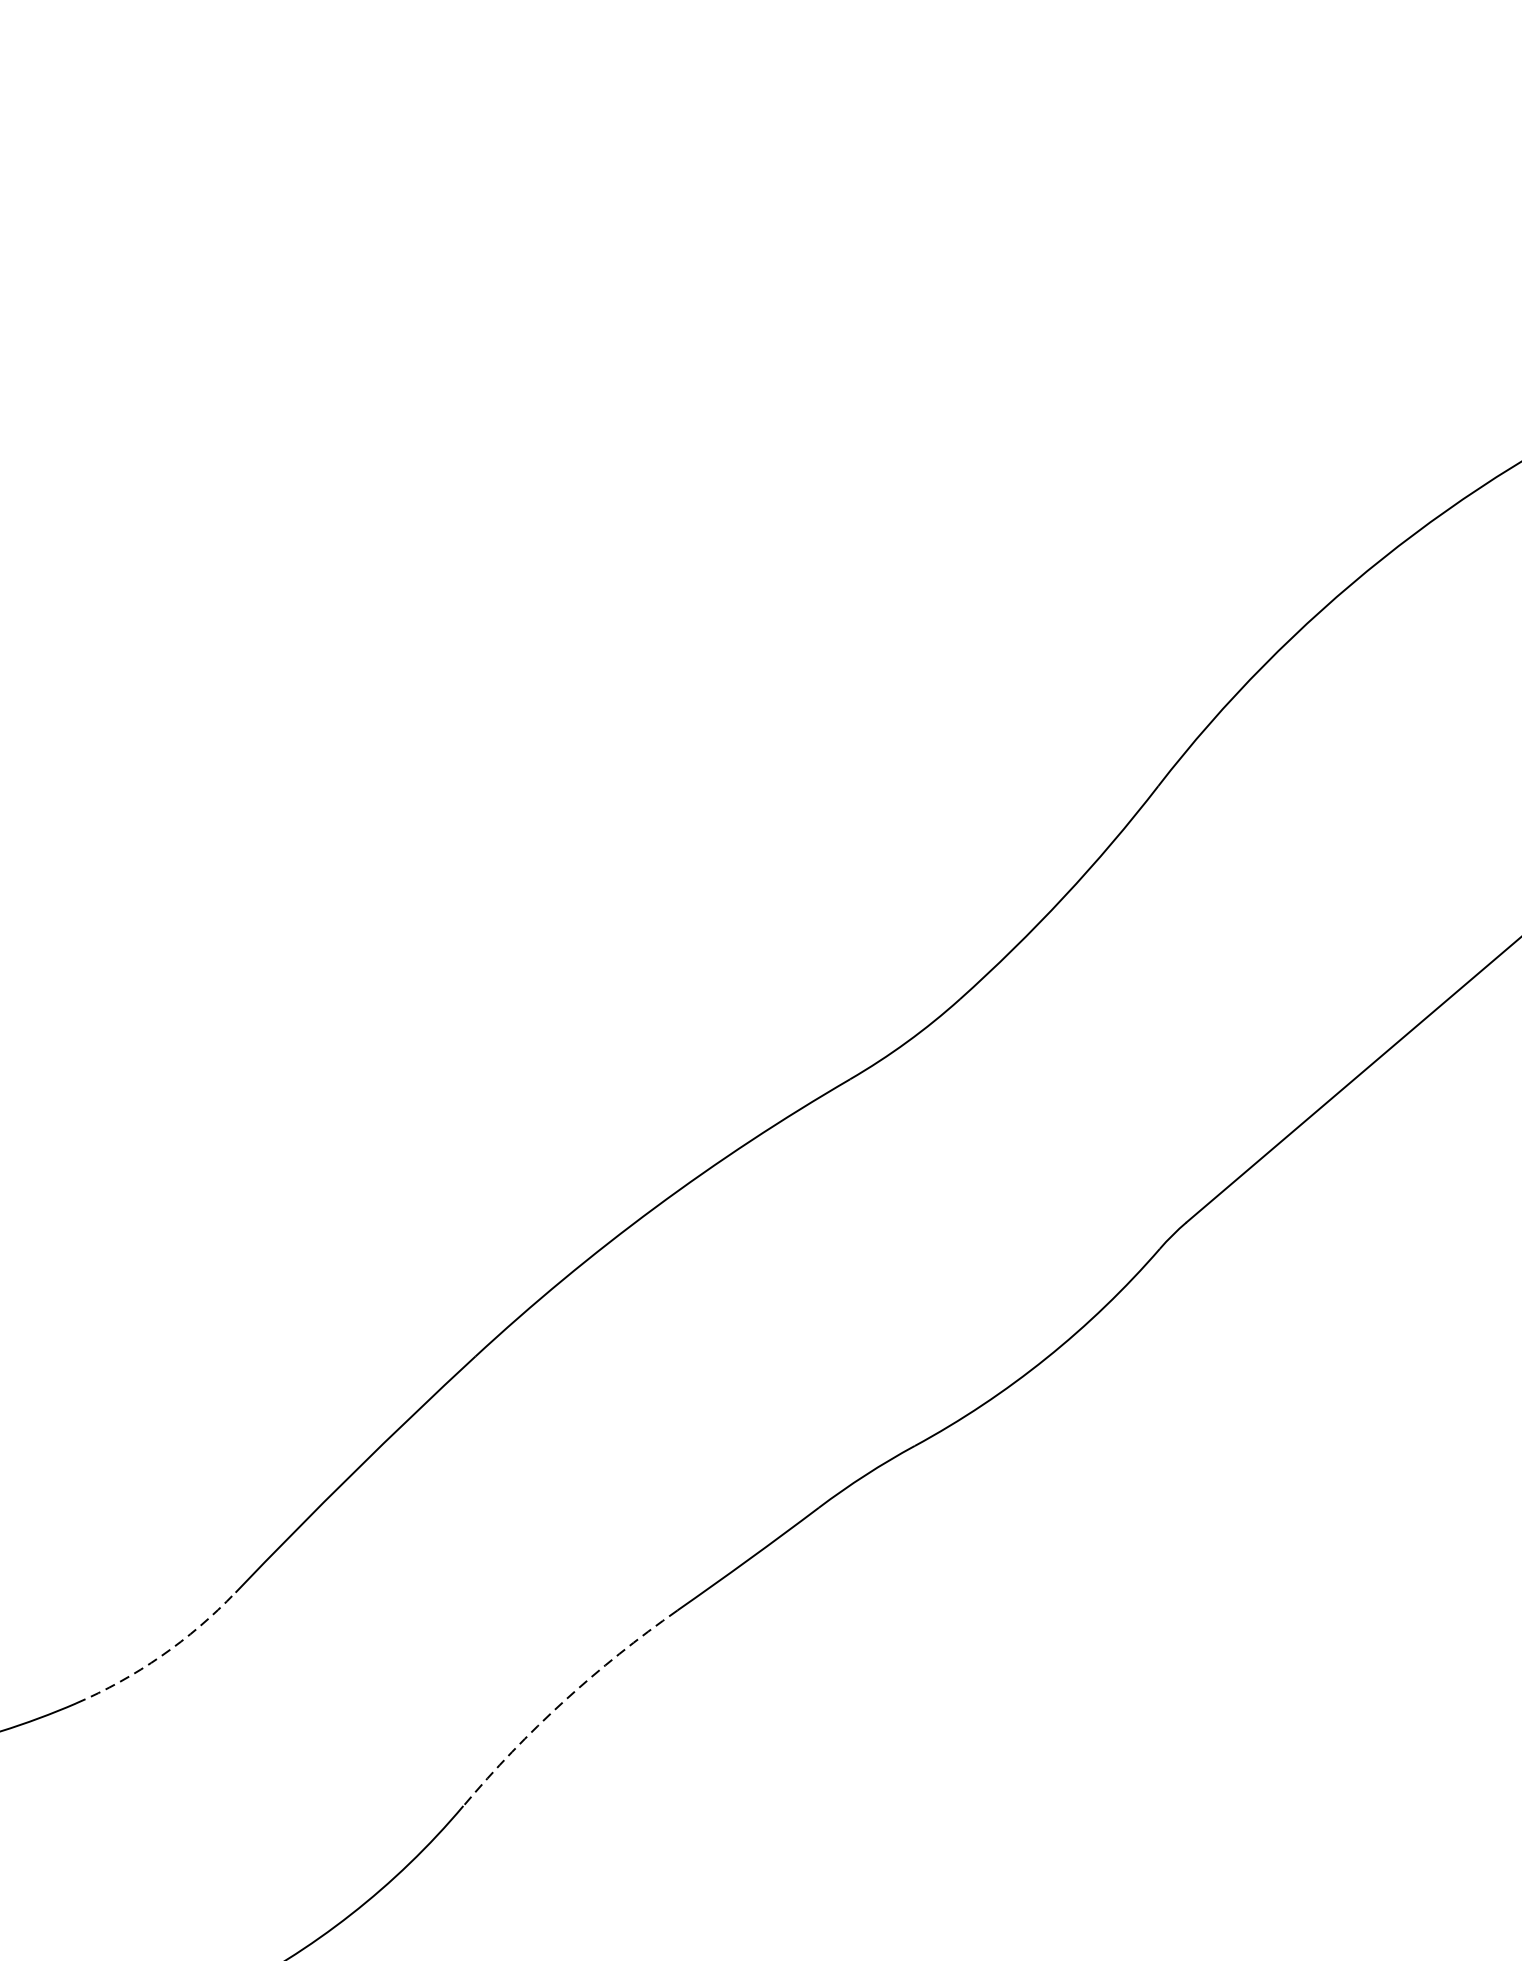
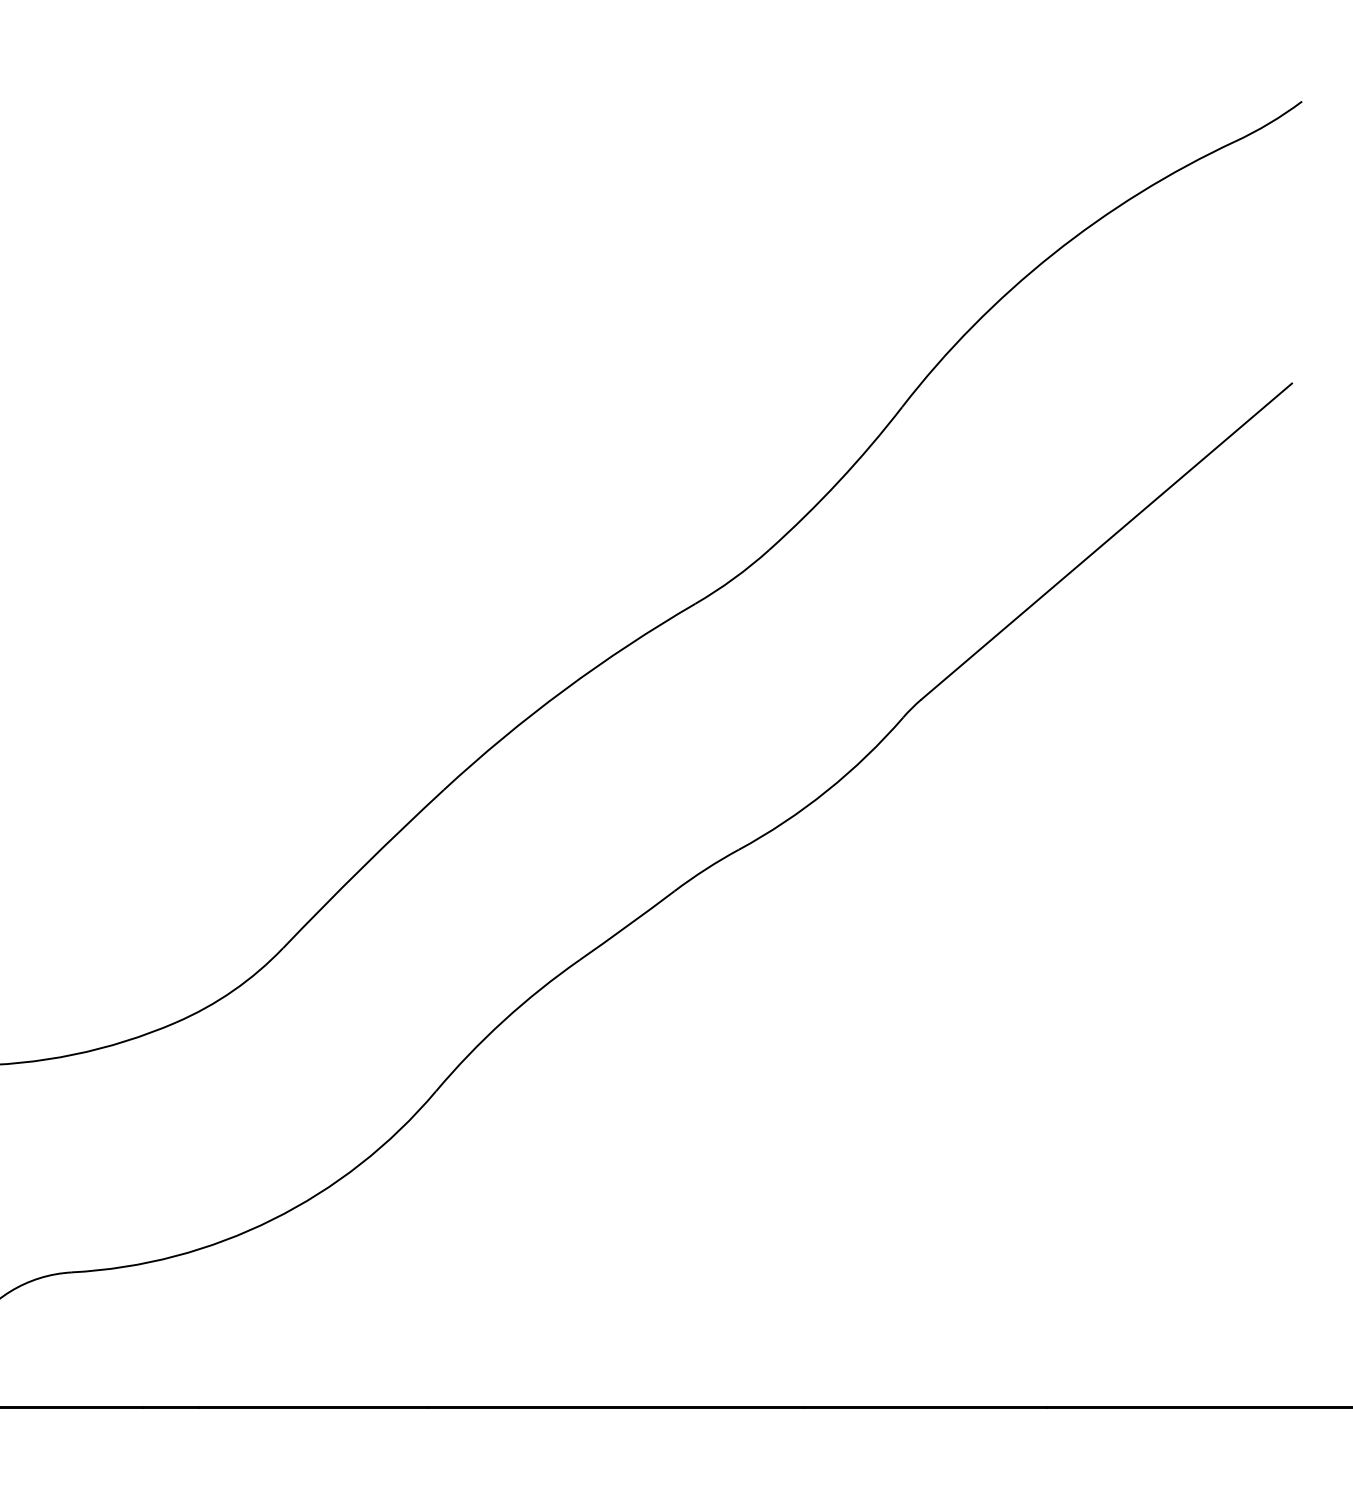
arc: (161, 1655) -> (233, 990), dashed -> solid
arc: (564, 1700) -> (503, 1020), dashed -> solid

